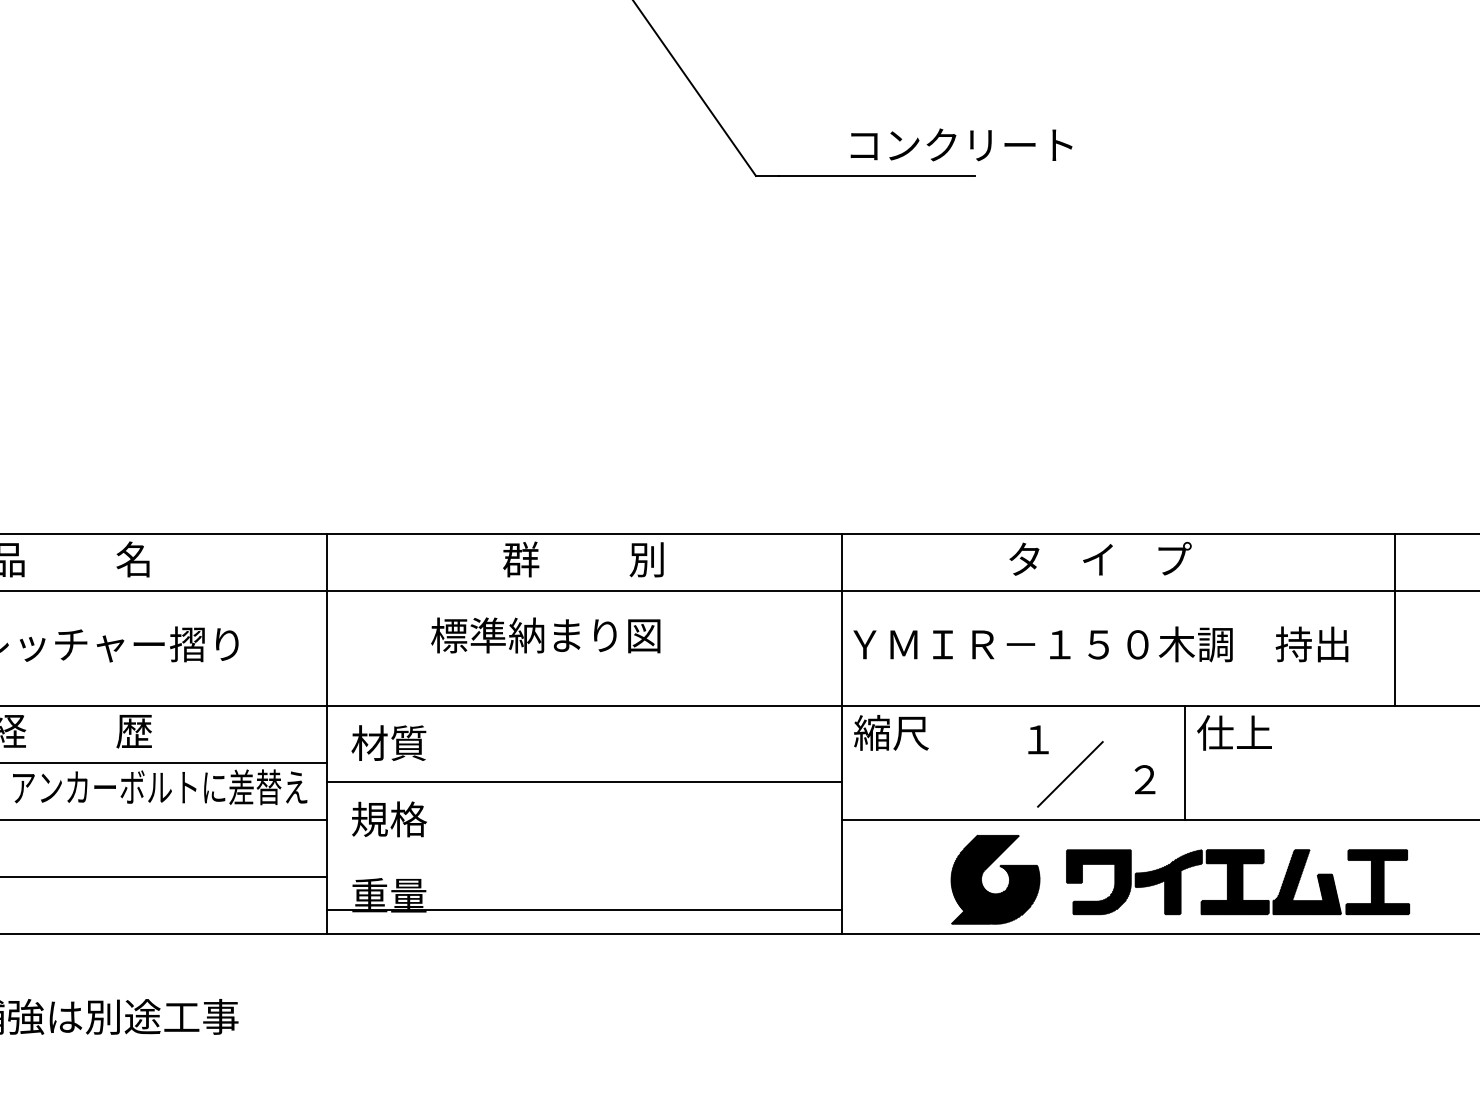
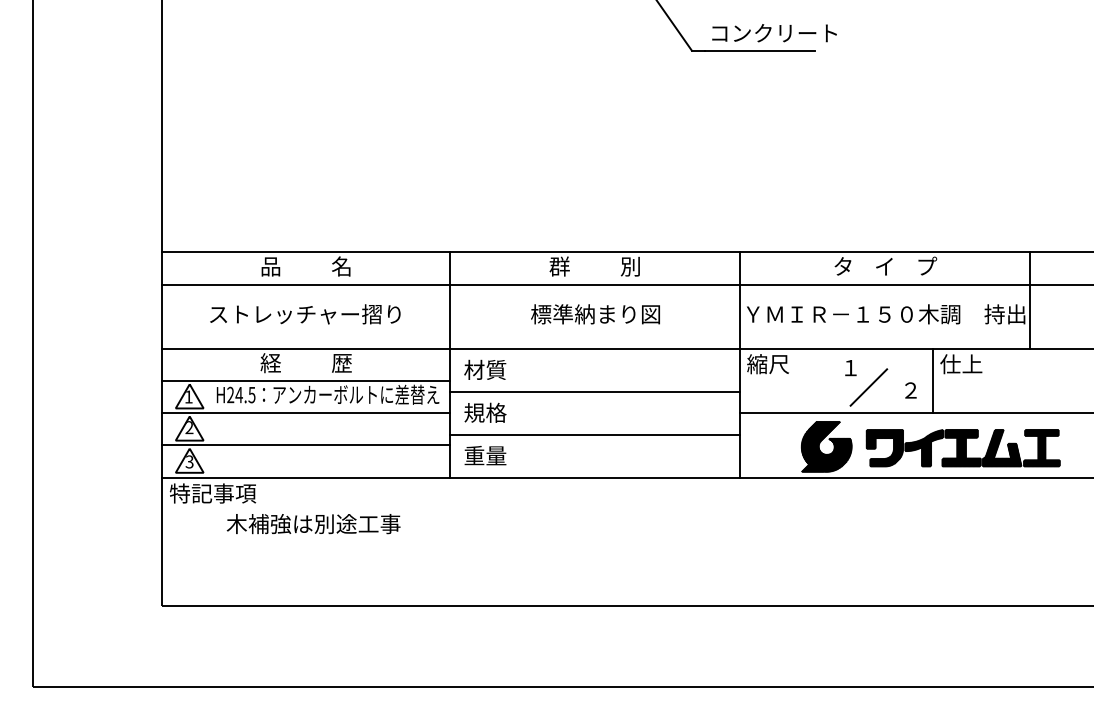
text: (961, 145) -> (774, 33), moved
line: (1394, 619) -> (1029, 300), moved
text: (545, 635) -> (595, 314), moved
line: (584, 909) -> (595, 434), moved

